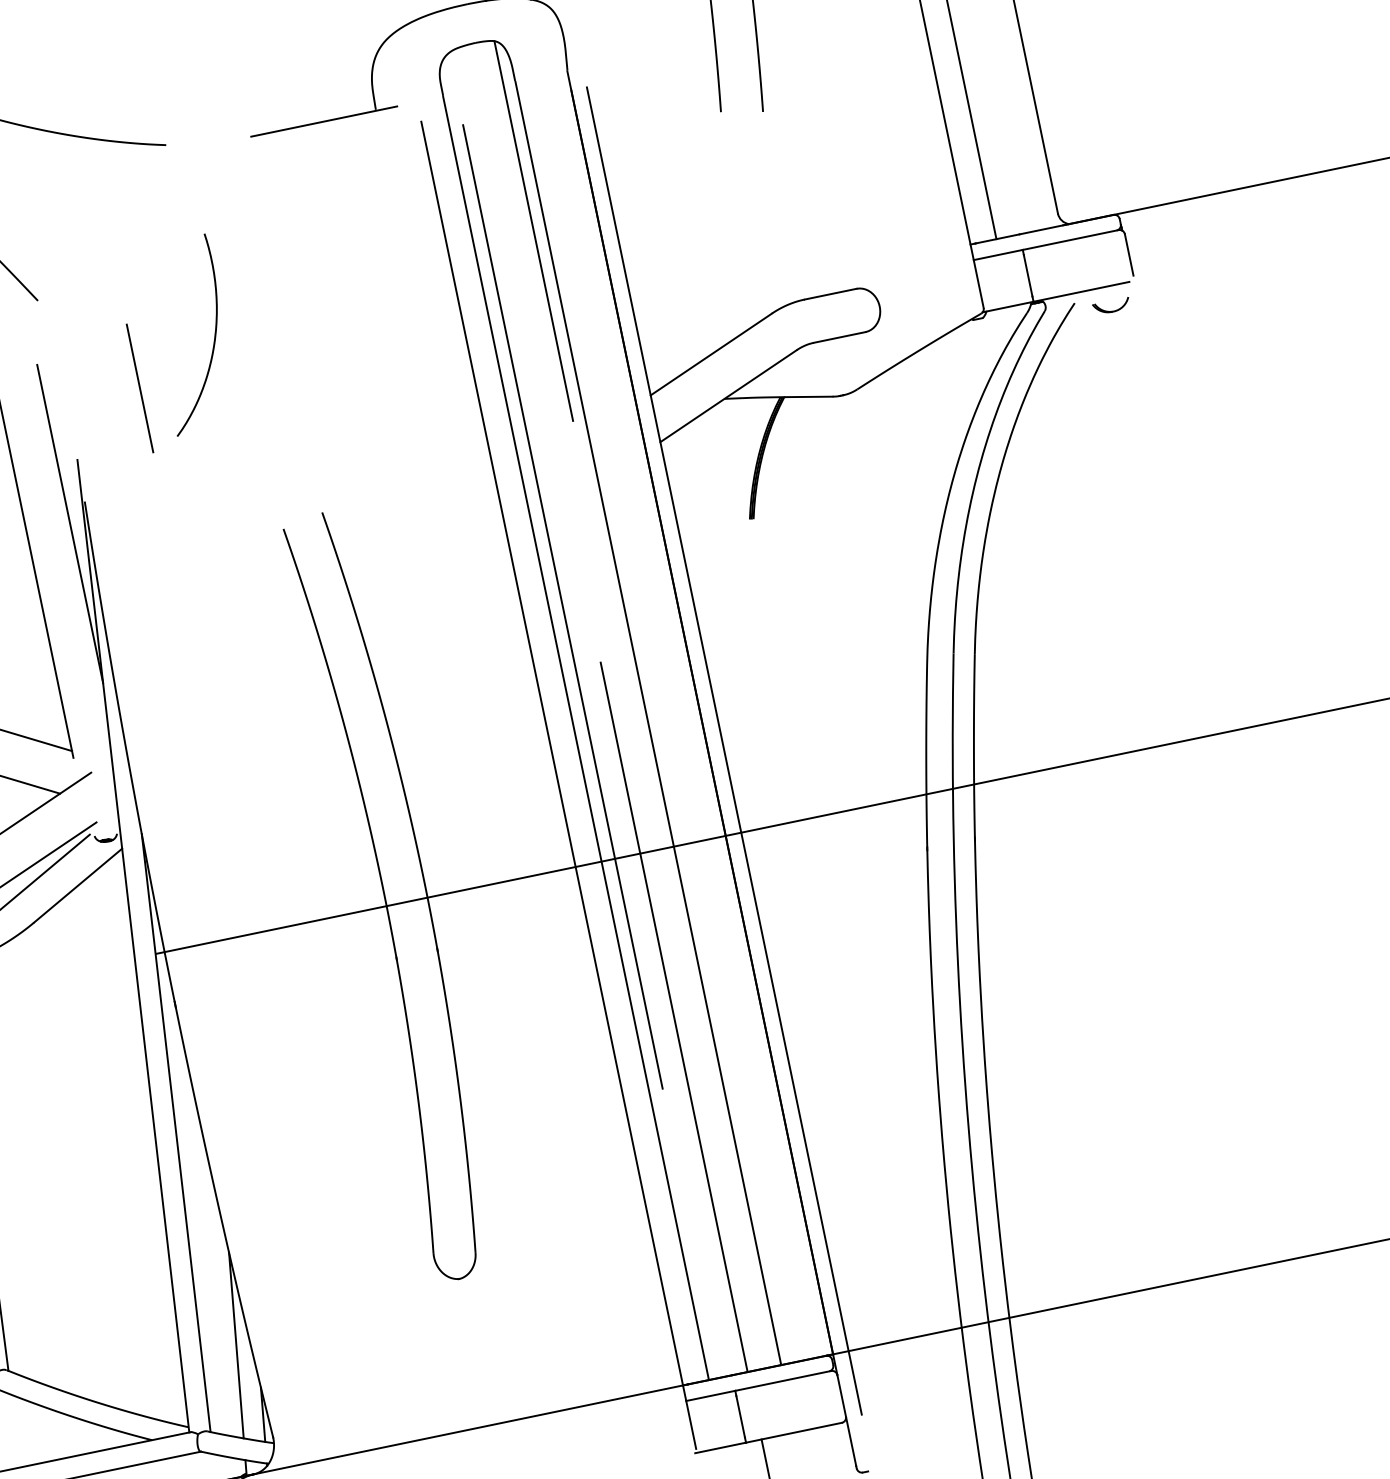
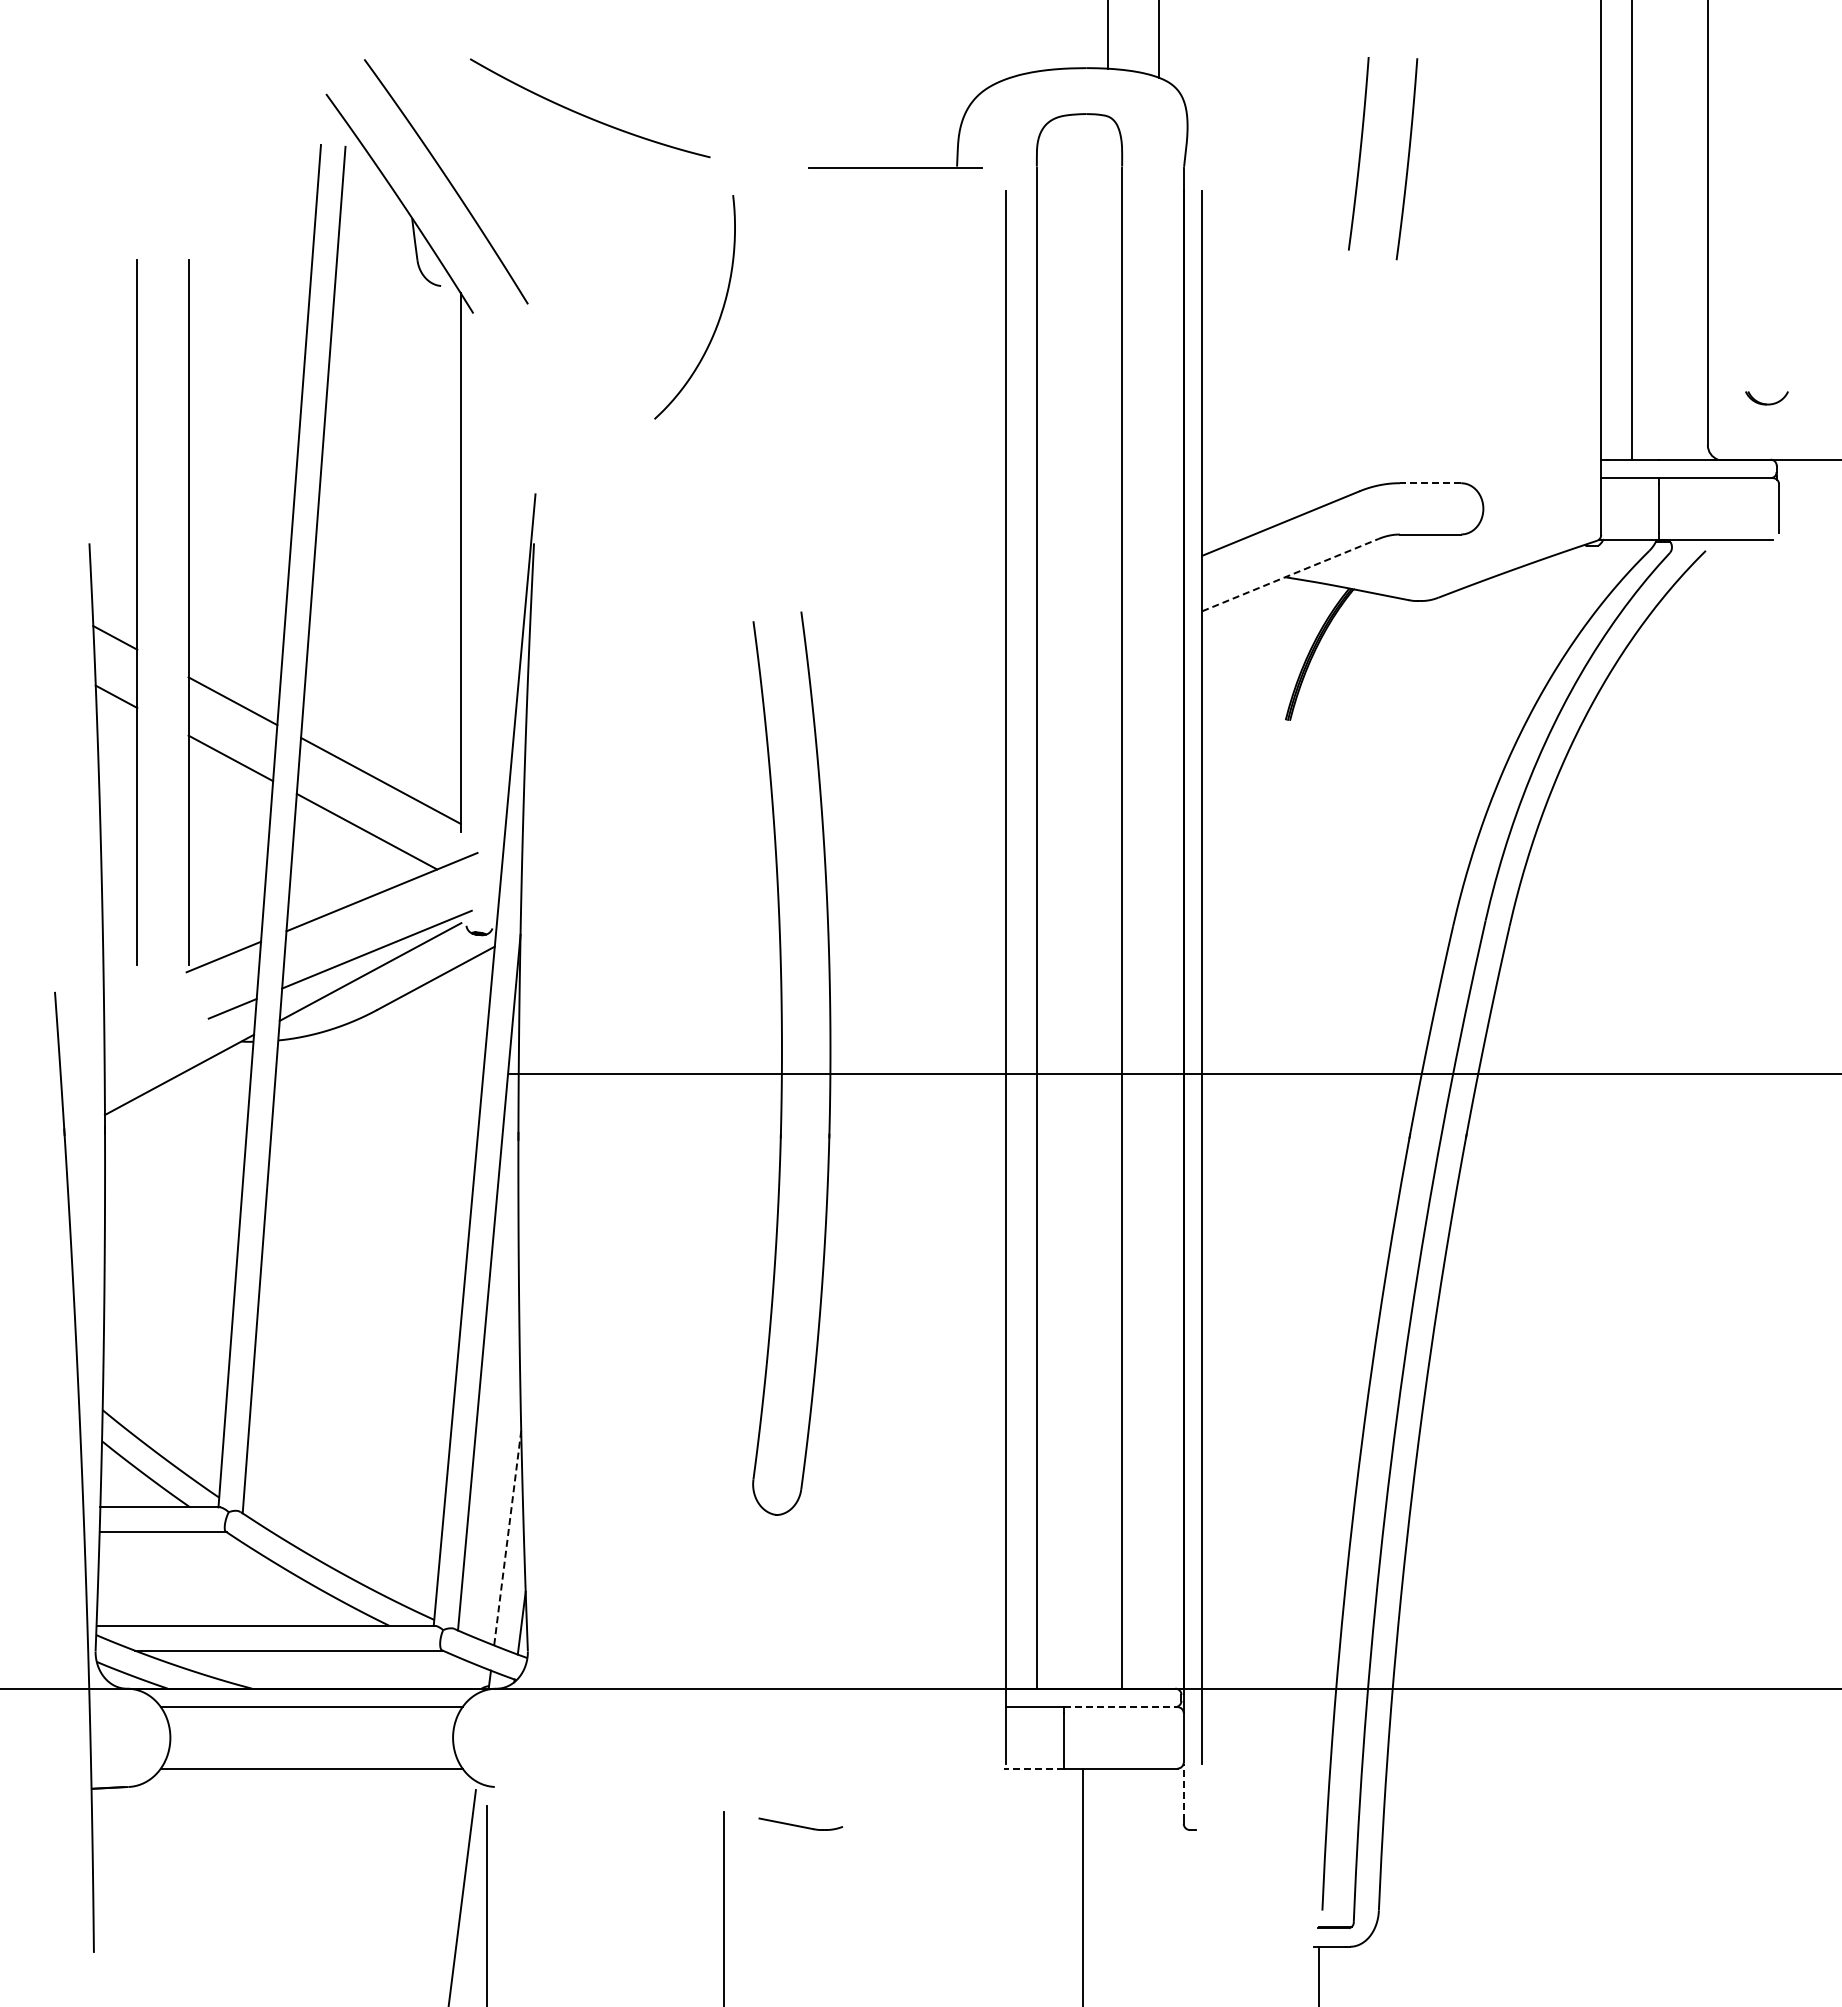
line: (533, 231) -> (1107, 341), removed
line: (830, 294) -> (1430, 483), solid -> dashed
part: (1111, 306) -> (1766, 398), moved
curve: (214, 334) -> (720, 312), moved
line: (140, 388) -> (623, 427), removed
line: (728, 395) -> (1290, 574), solid -> dashed
line: (70, 523) -> (512, 564), removed
line: (562, 606) -> (1052, 775), removed
line: (674, 1016) -> (1082, 1267), removed
line: (236, 1345) -> (507, 1538), solid -> dashed
line: (782, 1381) -> (1120, 1707), solid -> dashed
line: (850, 1442) -> (1183, 1792), solid -> dashed
line: (720, 1447) -> (1033, 1768), solid -> dashed

